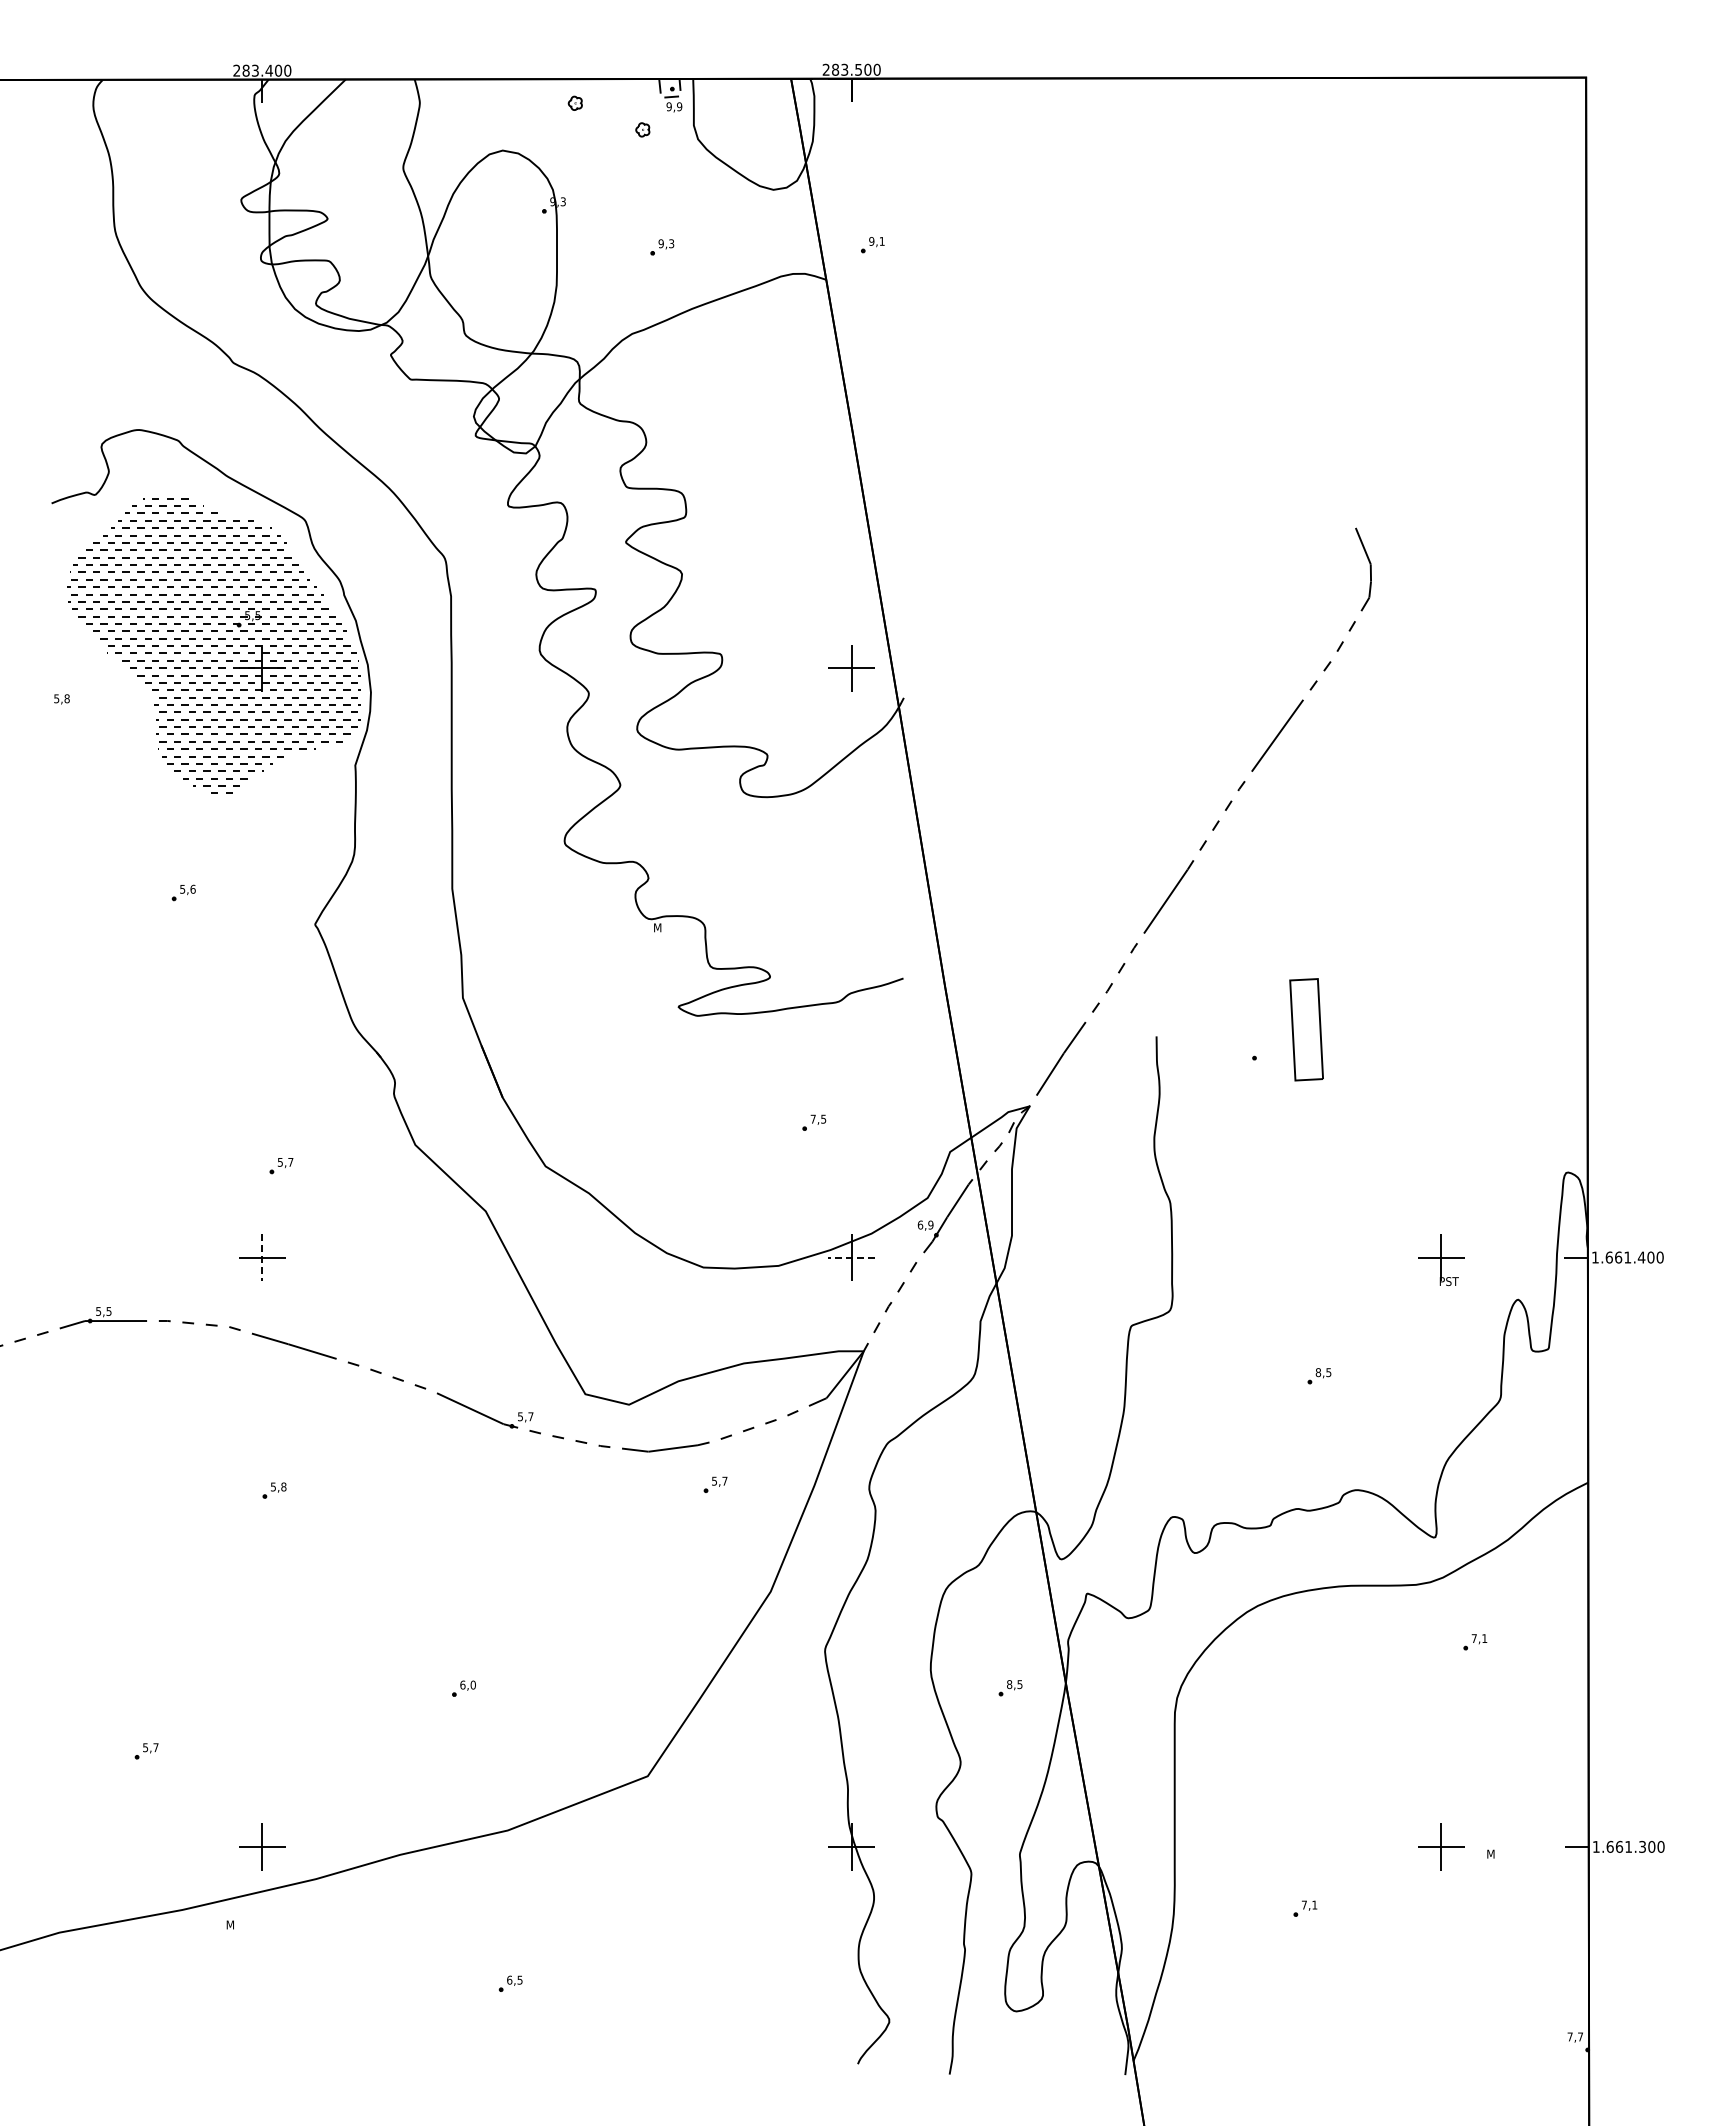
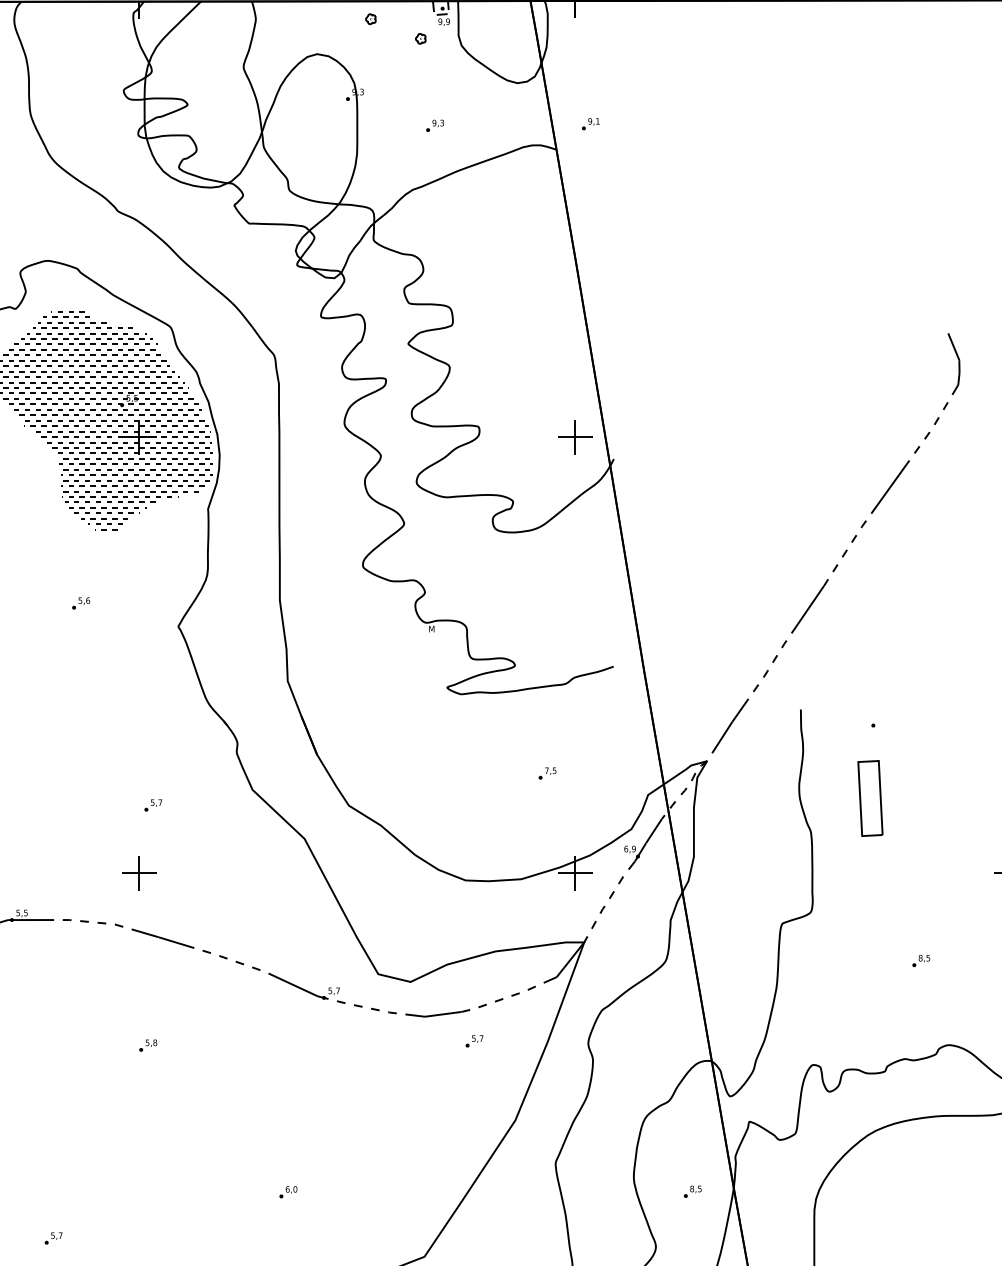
part: (1306, 1029) -> (870, 798), moved
line: (262, 1257) -> (139, 873), dashed -> solid
line: (851, 1257) -> (575, 873), dashed -> solid

